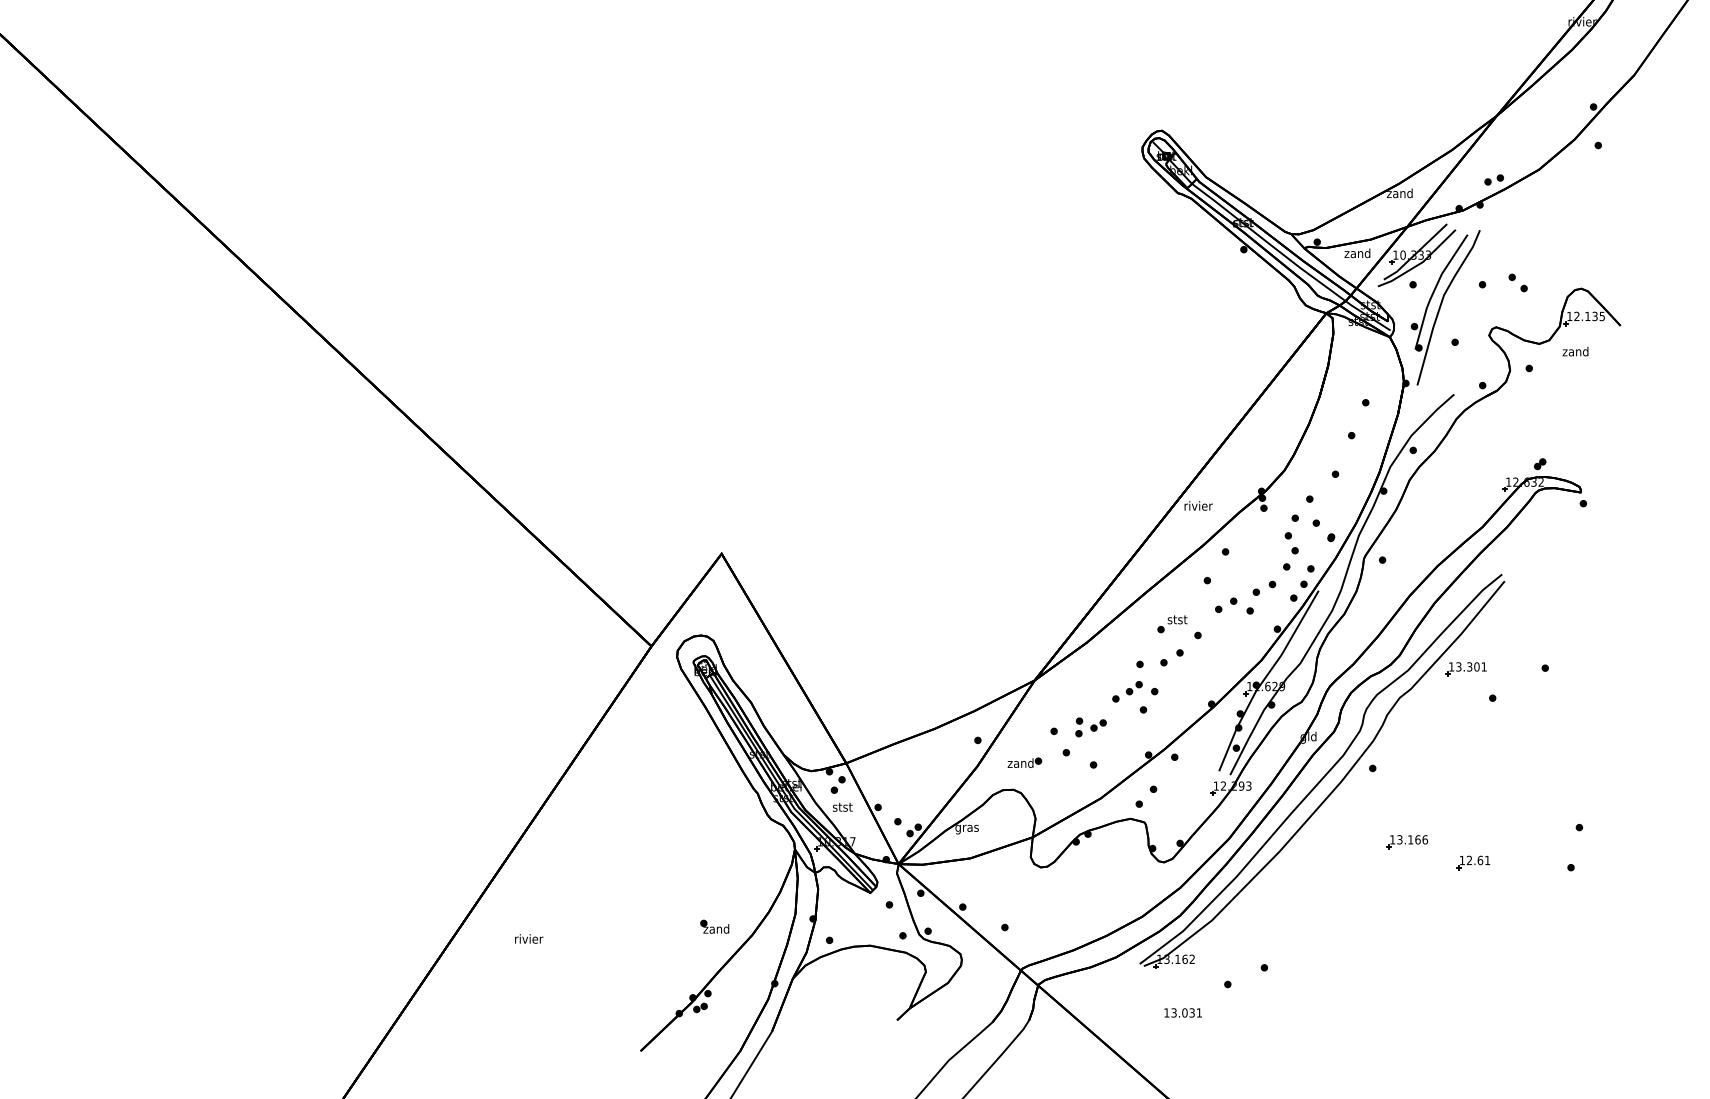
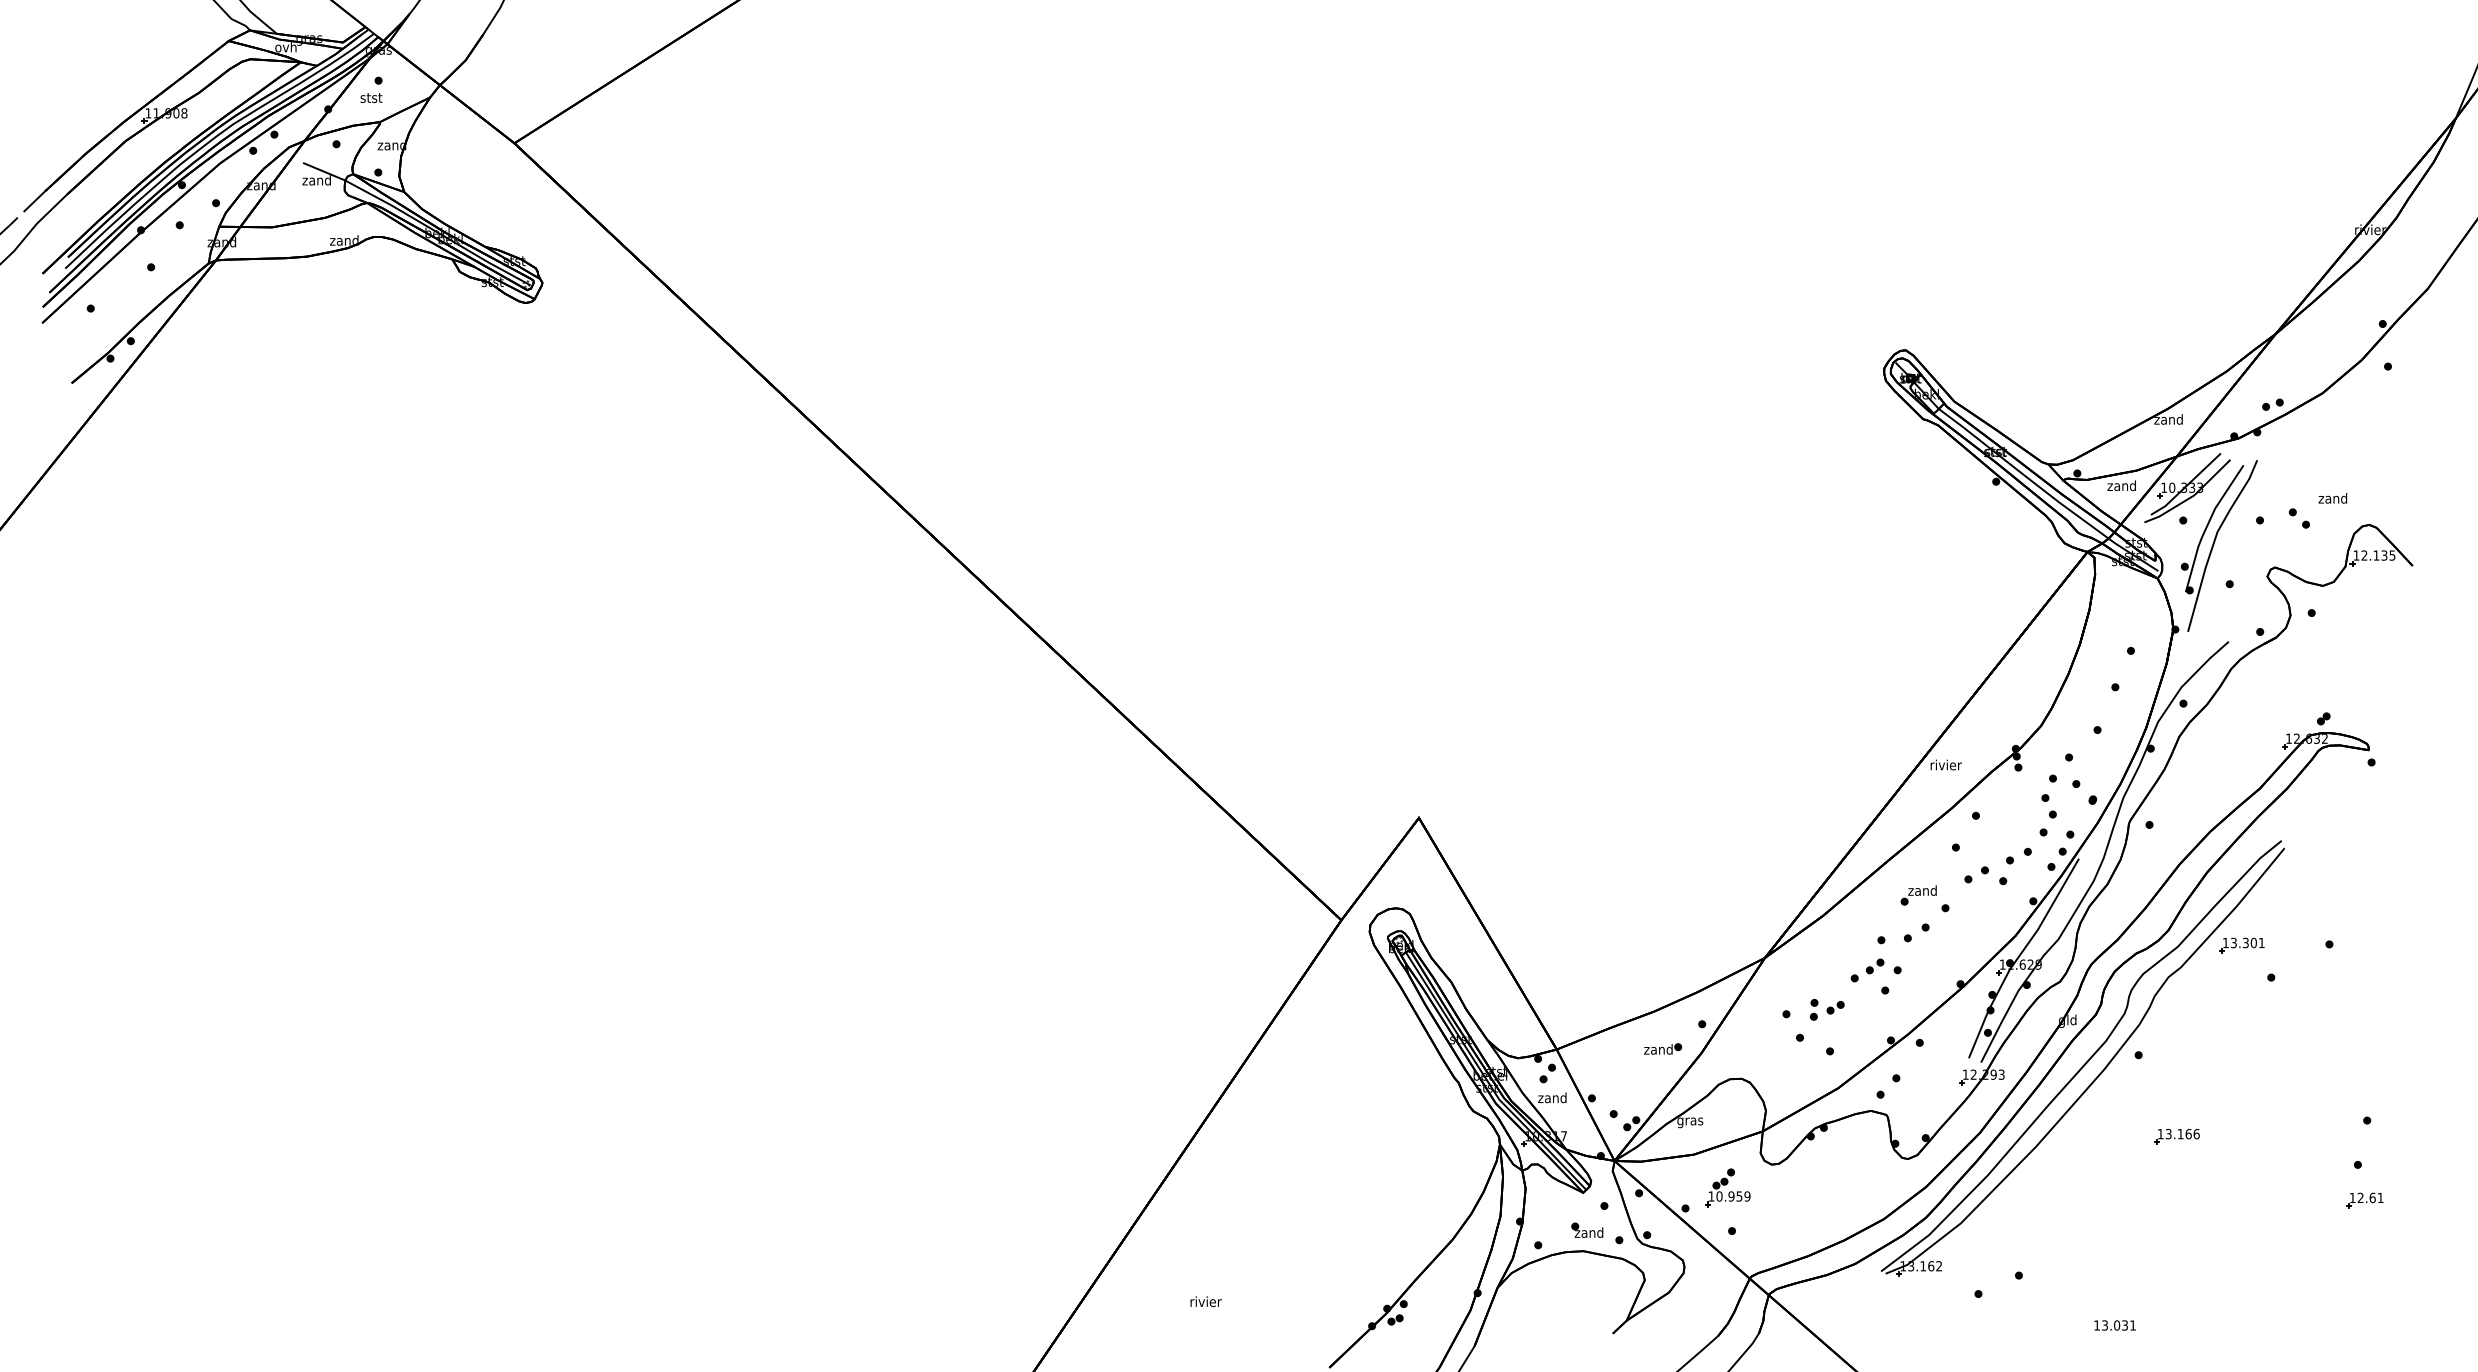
text: (1575, 351) -> (2332, 498), moved
text: (1177, 619) -> (1922, 890), stst -> zand
part: (1025, 762) -> (1663, 1048), moved
text: (842, 806) -> (1552, 1097), stst -> zand
part: (1472, 862) -> (2364, 1200), moved
part: (1000, 888) -> (1727, 1187), added
part: (714, 926) -> (1587, 1229), moved
text: (528, 938) -> (1205, 1301), moved
text: (1182, 1012) -> (2114, 1325), moved

